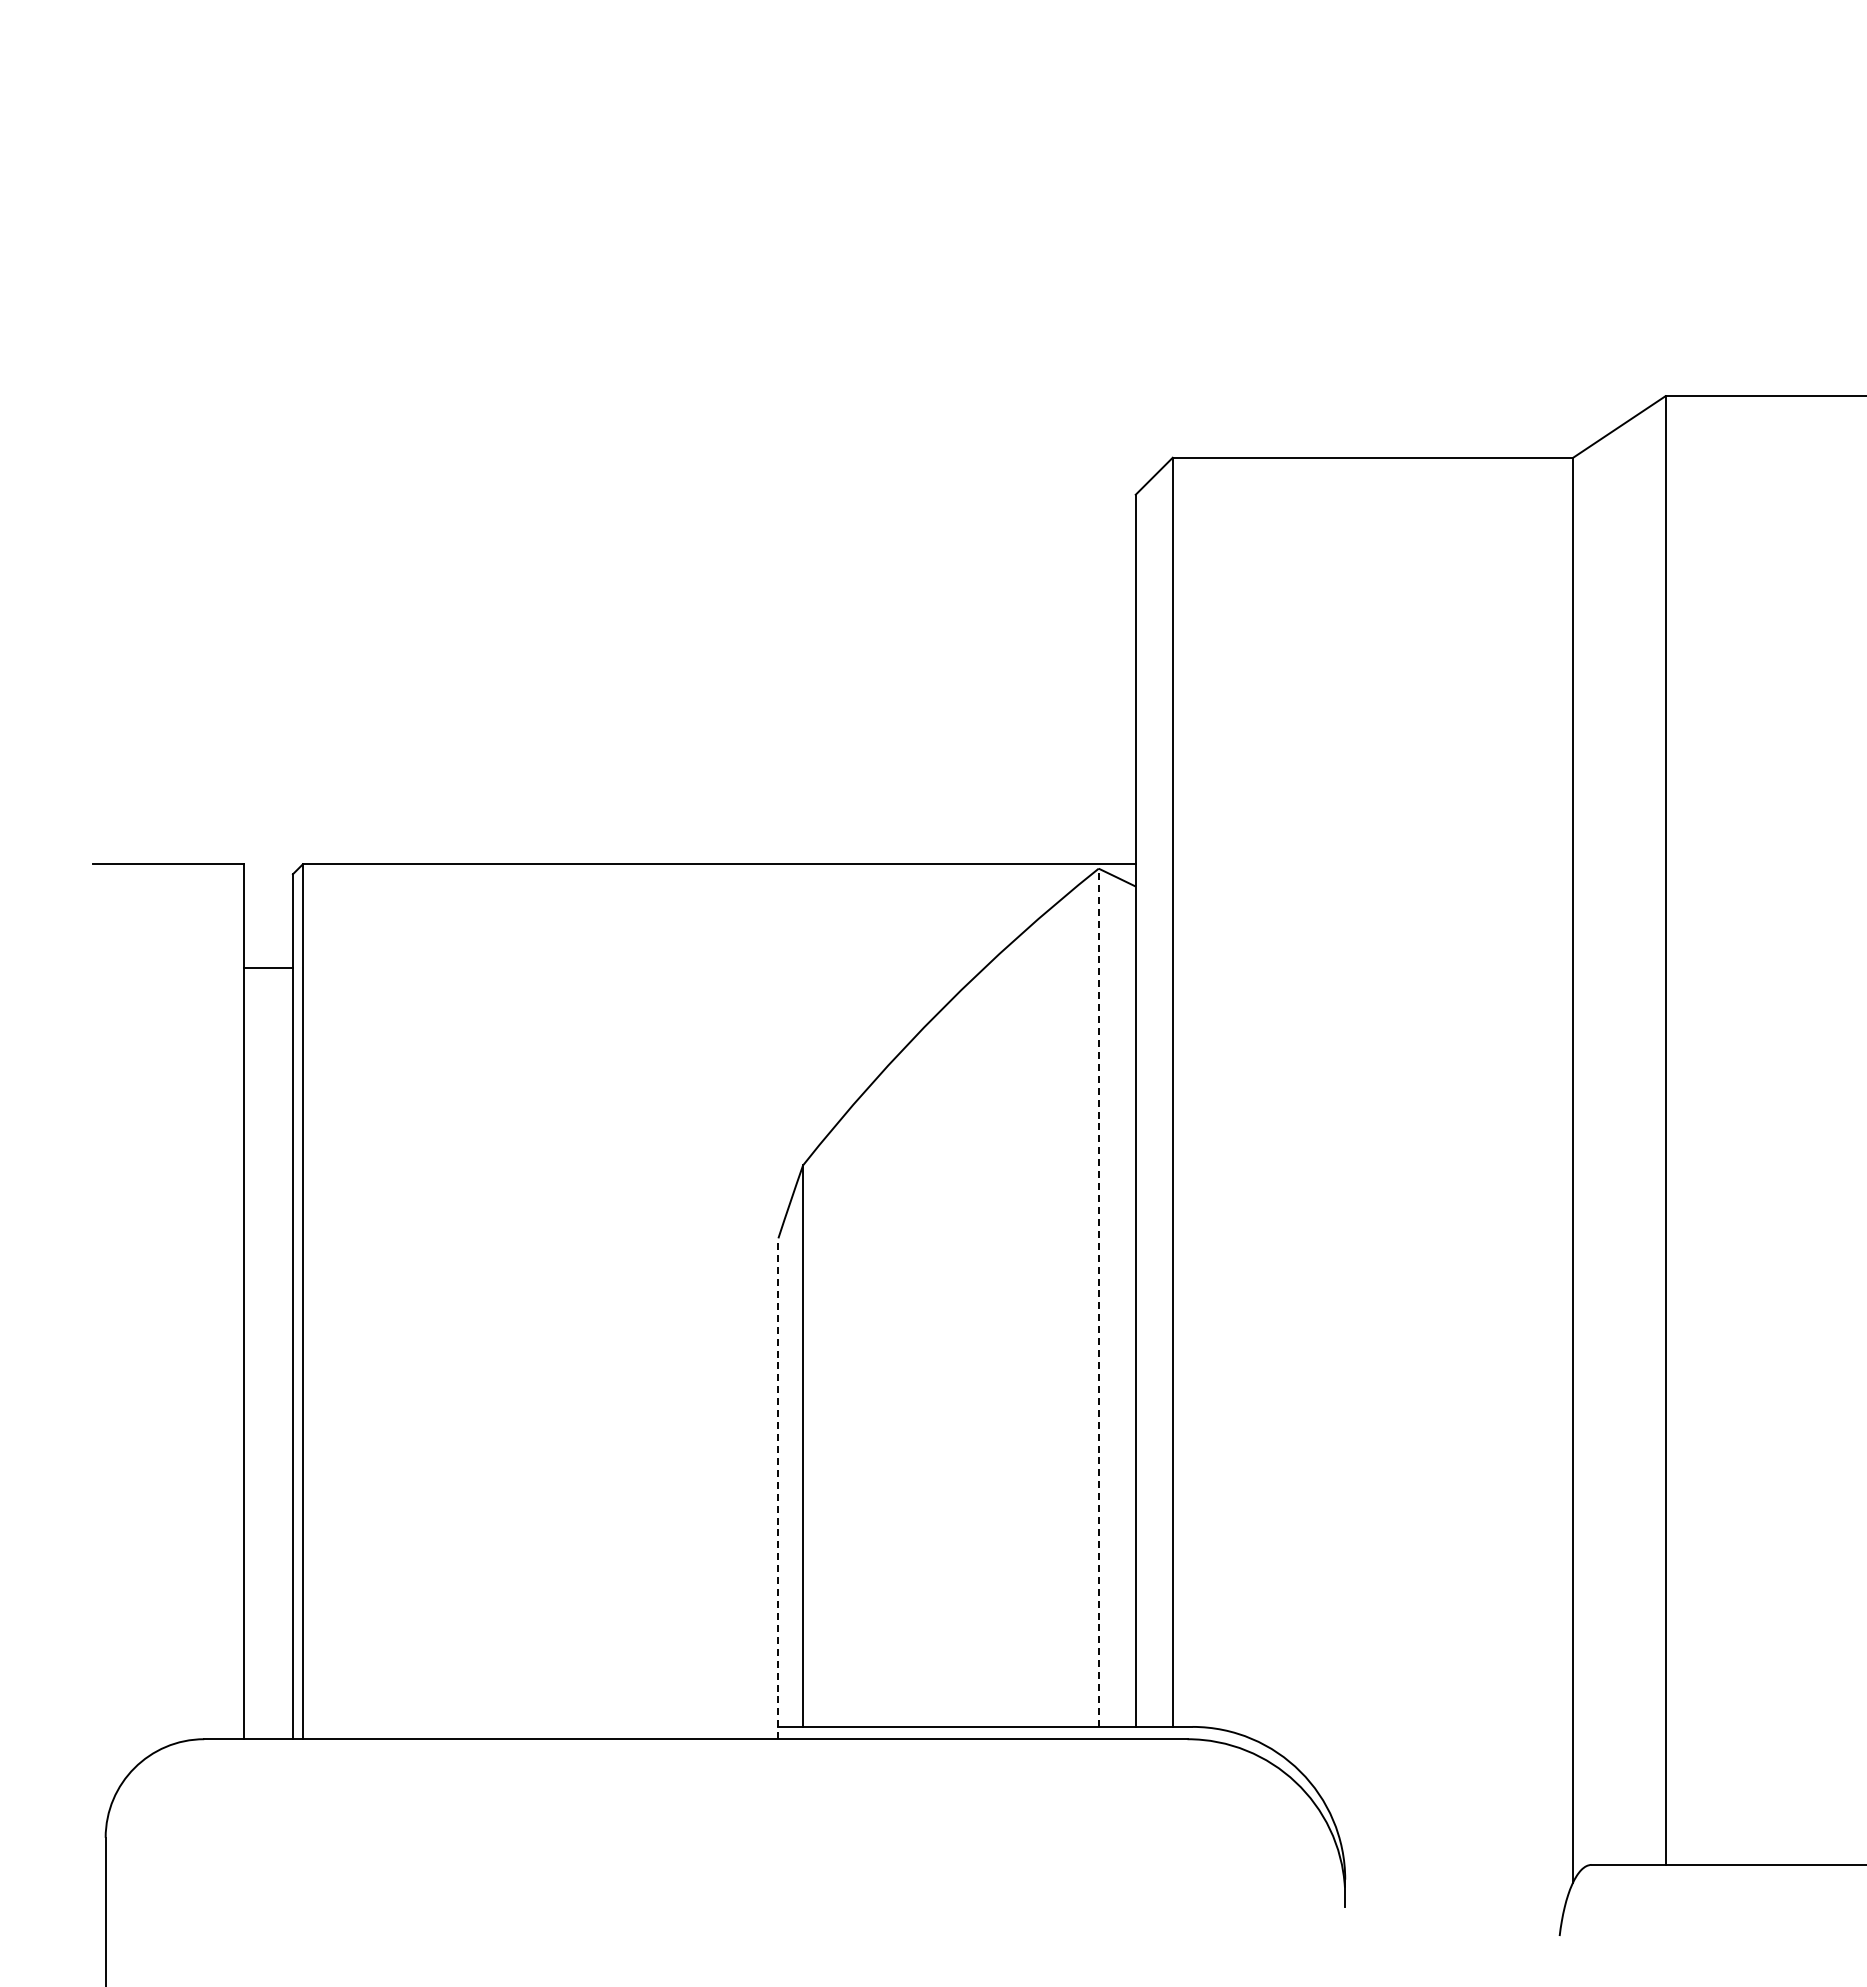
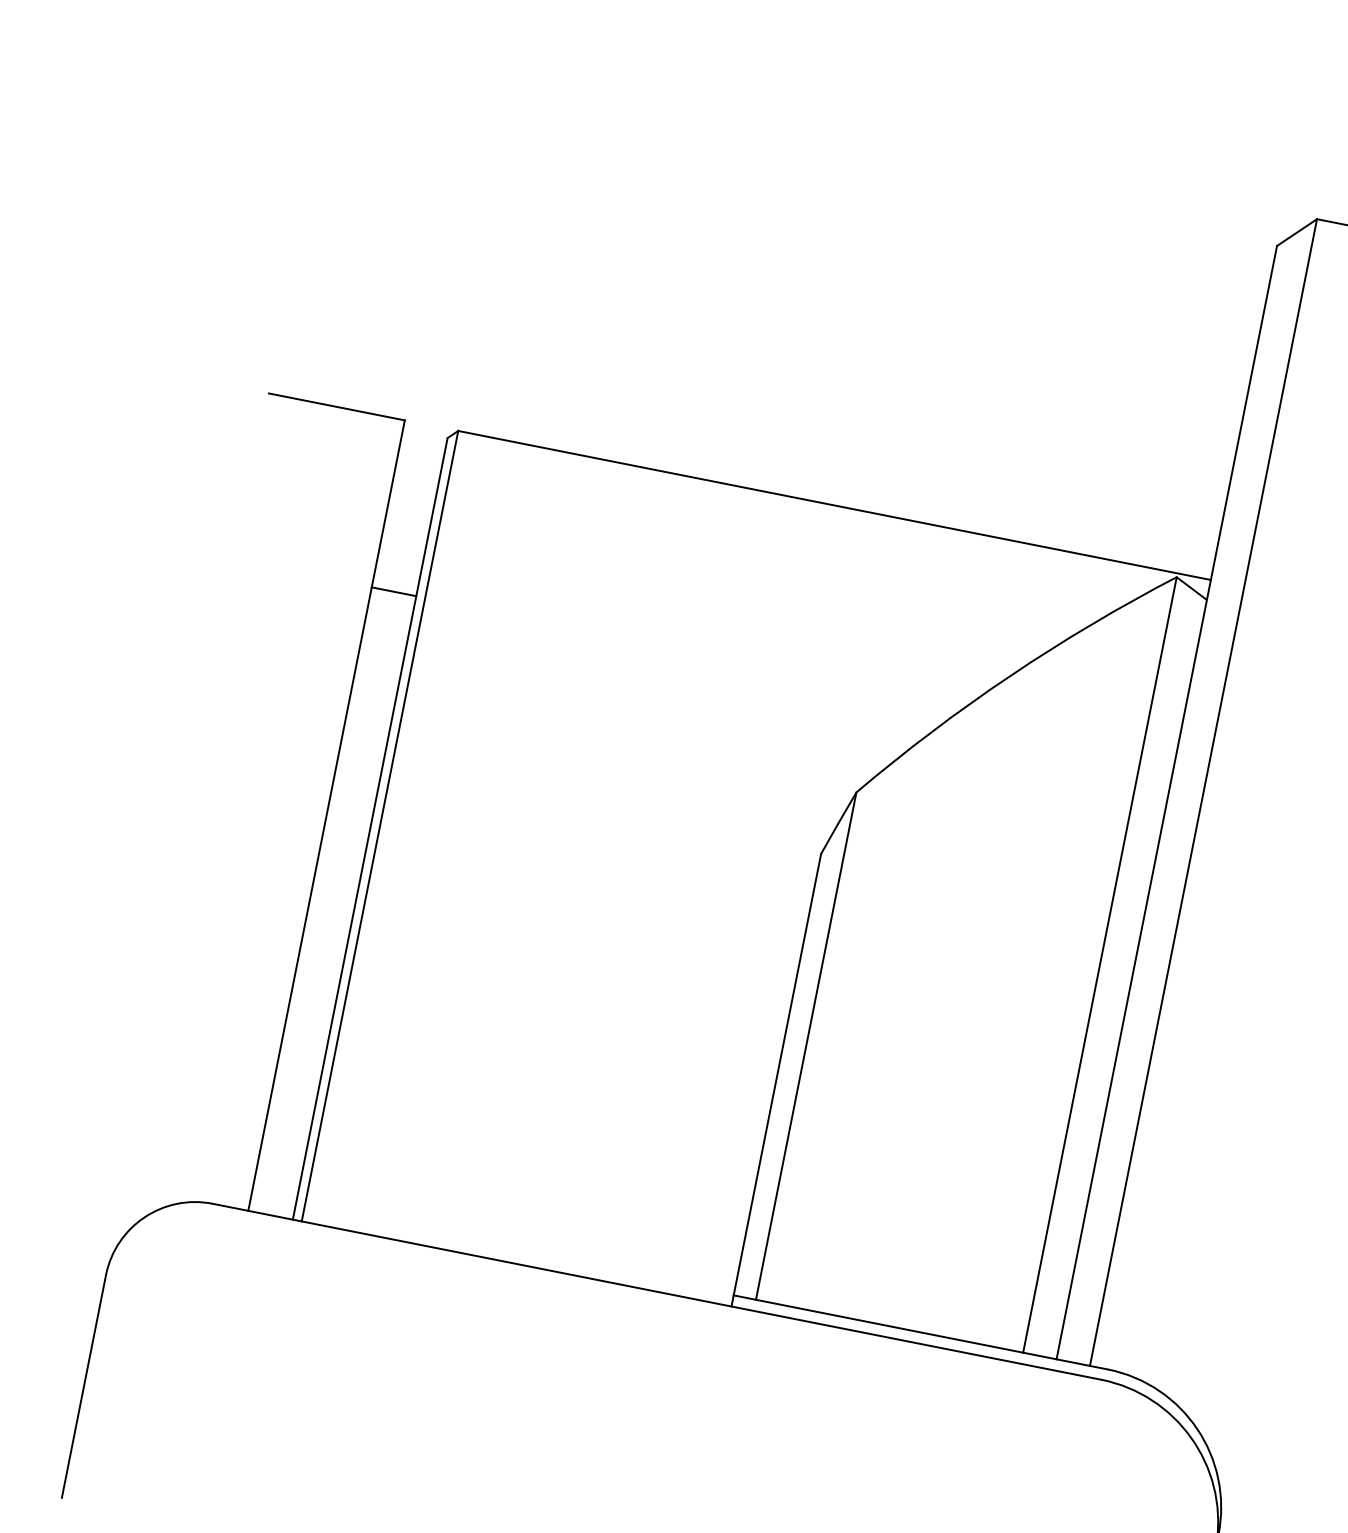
line: (267, 968) -> (393, 591), moved
line: (1098, 1297) -> (1099, 964), dashed -> solid
line: (778, 1488) -> (776, 1079), dashed -> solid

